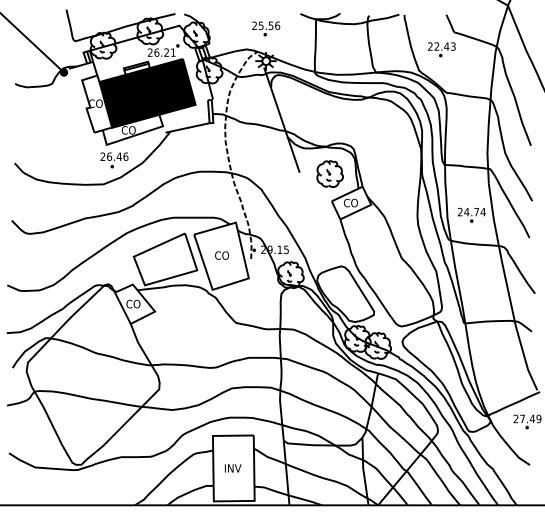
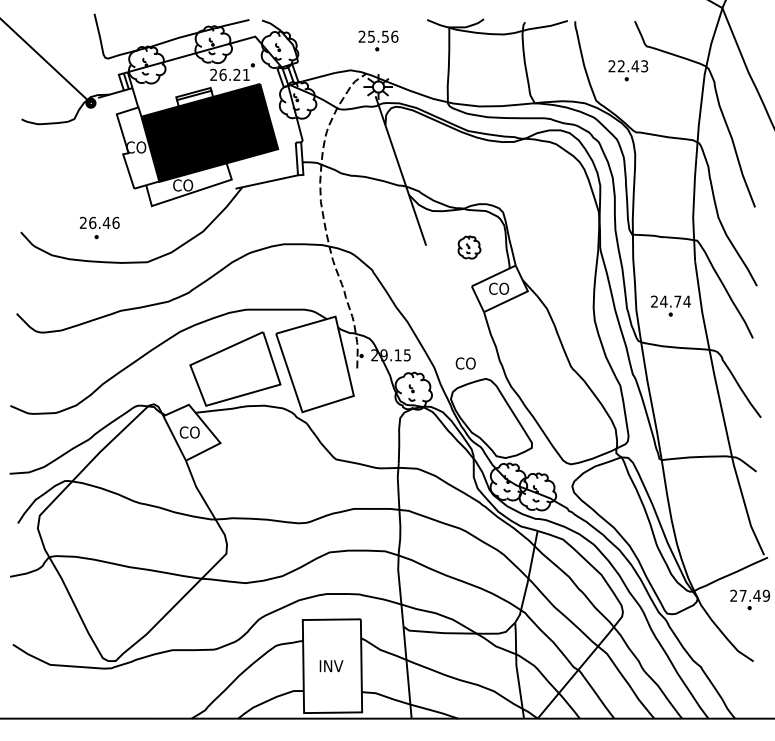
part: (114, 159) -> (99, 227), moved
part: (330, 174) -> (469, 247), size x0.6
text: (221, 255) -> (465, 363), moved

